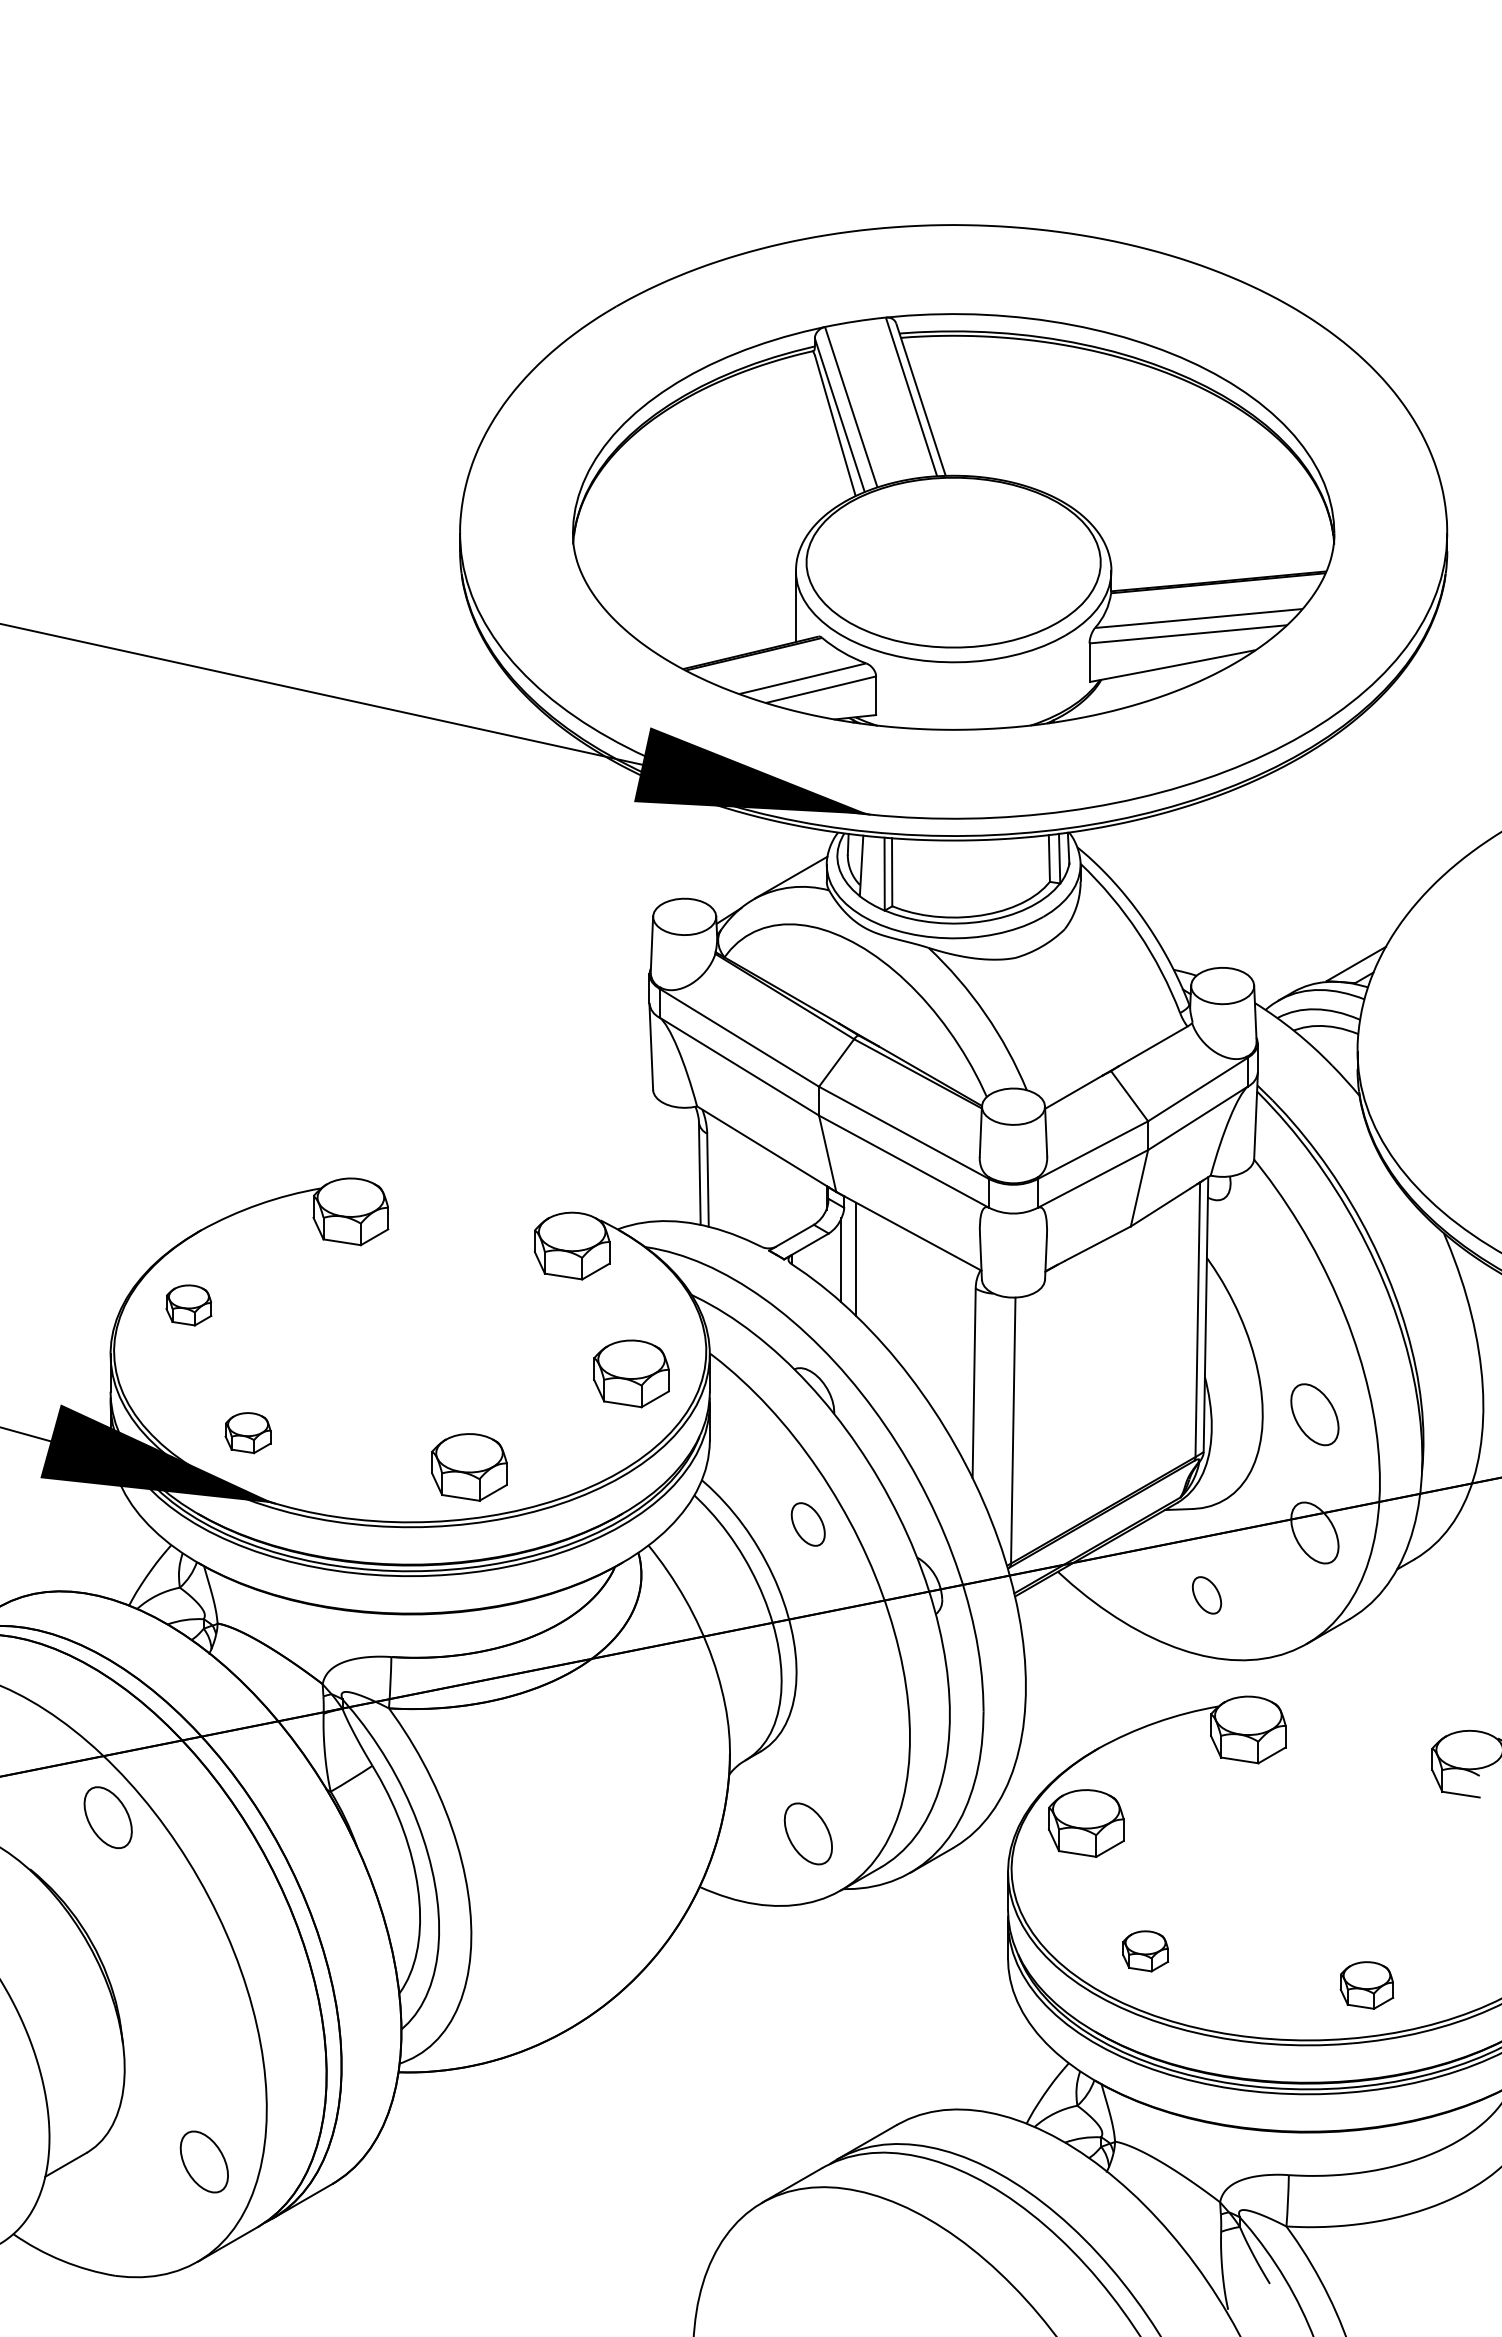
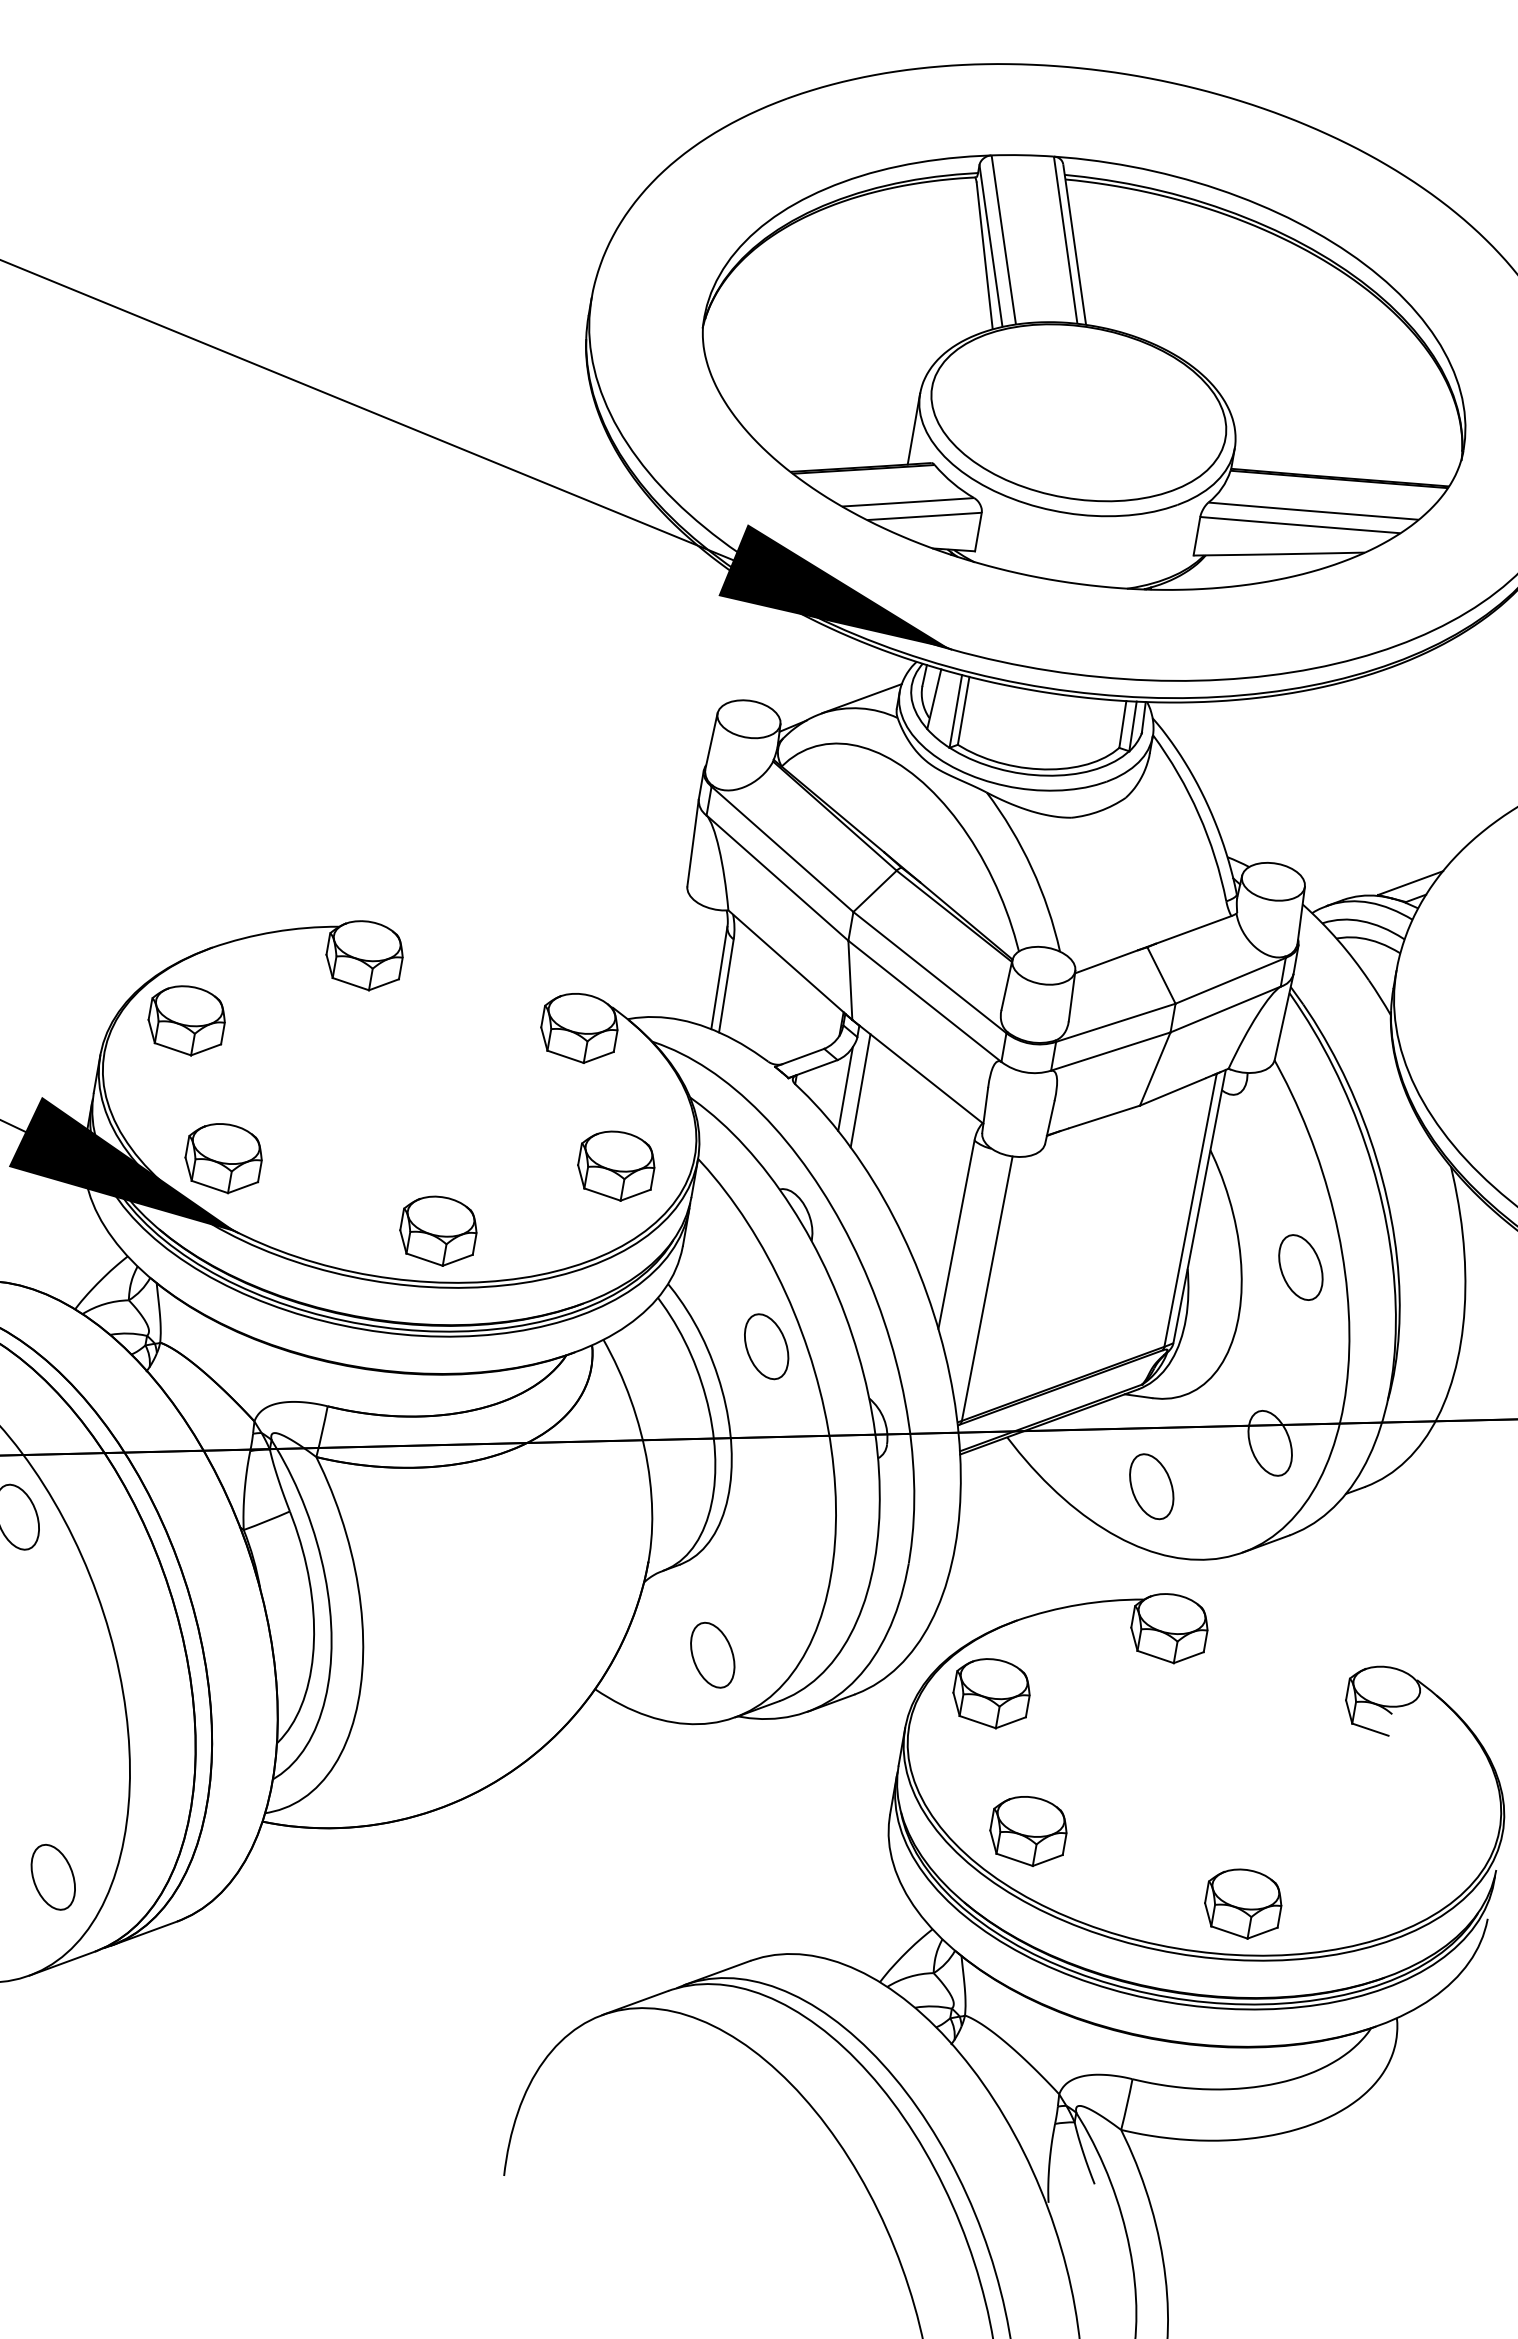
part: (188, 1305) -> (186, 1020), size x1.67
part: (1314, 1414) -> (1300, 1267), moved
part: (247, 1432) -> (223, 1157), size x1.67
part: (807, 1524) -> (765, 1346), size x1.43
part: (1206, 1595) -> (1151, 1486), size x1.67
part: (1145, 1951) -> (1028, 1831), size x1.67
part: (1366, 1985) -> (1242, 1903), size x1.43

